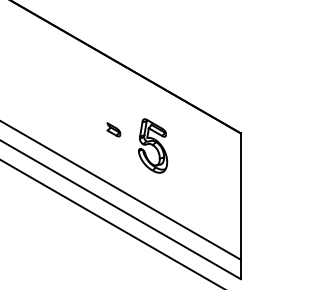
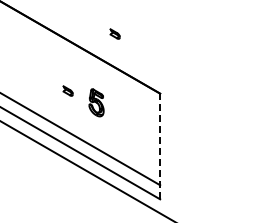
part: (177, 50) -> (114, 33), added
part: (152, 145) -> (96, 102), size x0.7
line: (241, 206) -> (160, 146), solid -> dashed

